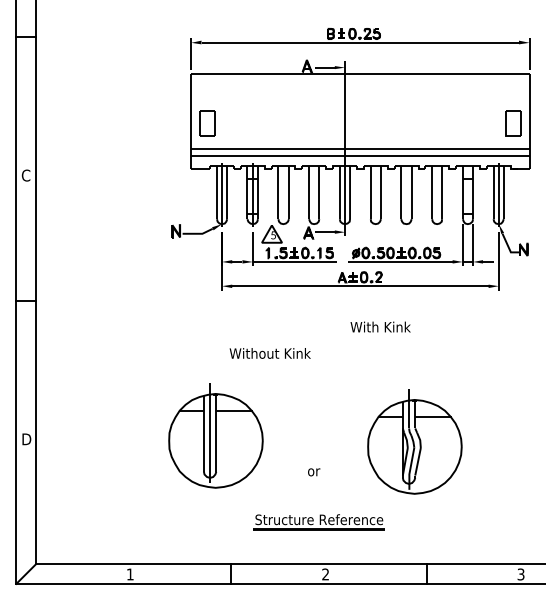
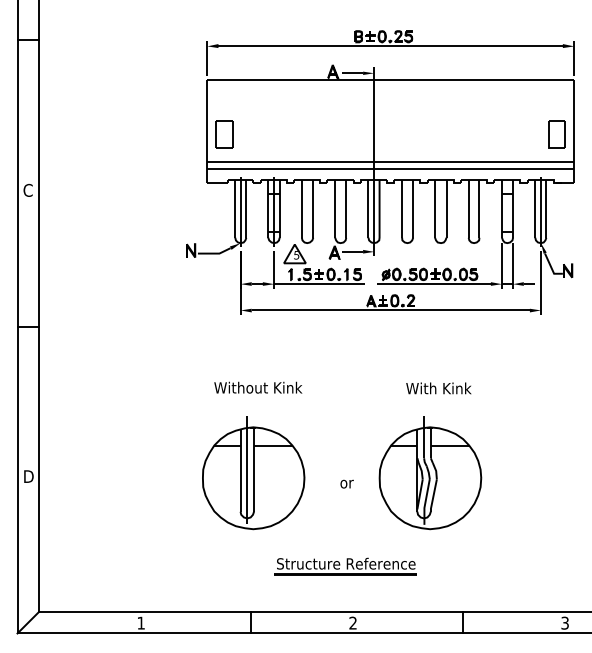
text: (380, 326) -> (438, 387), moved
text: (269, 353) -> (257, 387), moved
part: (215, 435) -> (253, 472), moved
part: (414, 441) -> (429, 472), moved
text: (314, 472) -> (347, 484), moved

